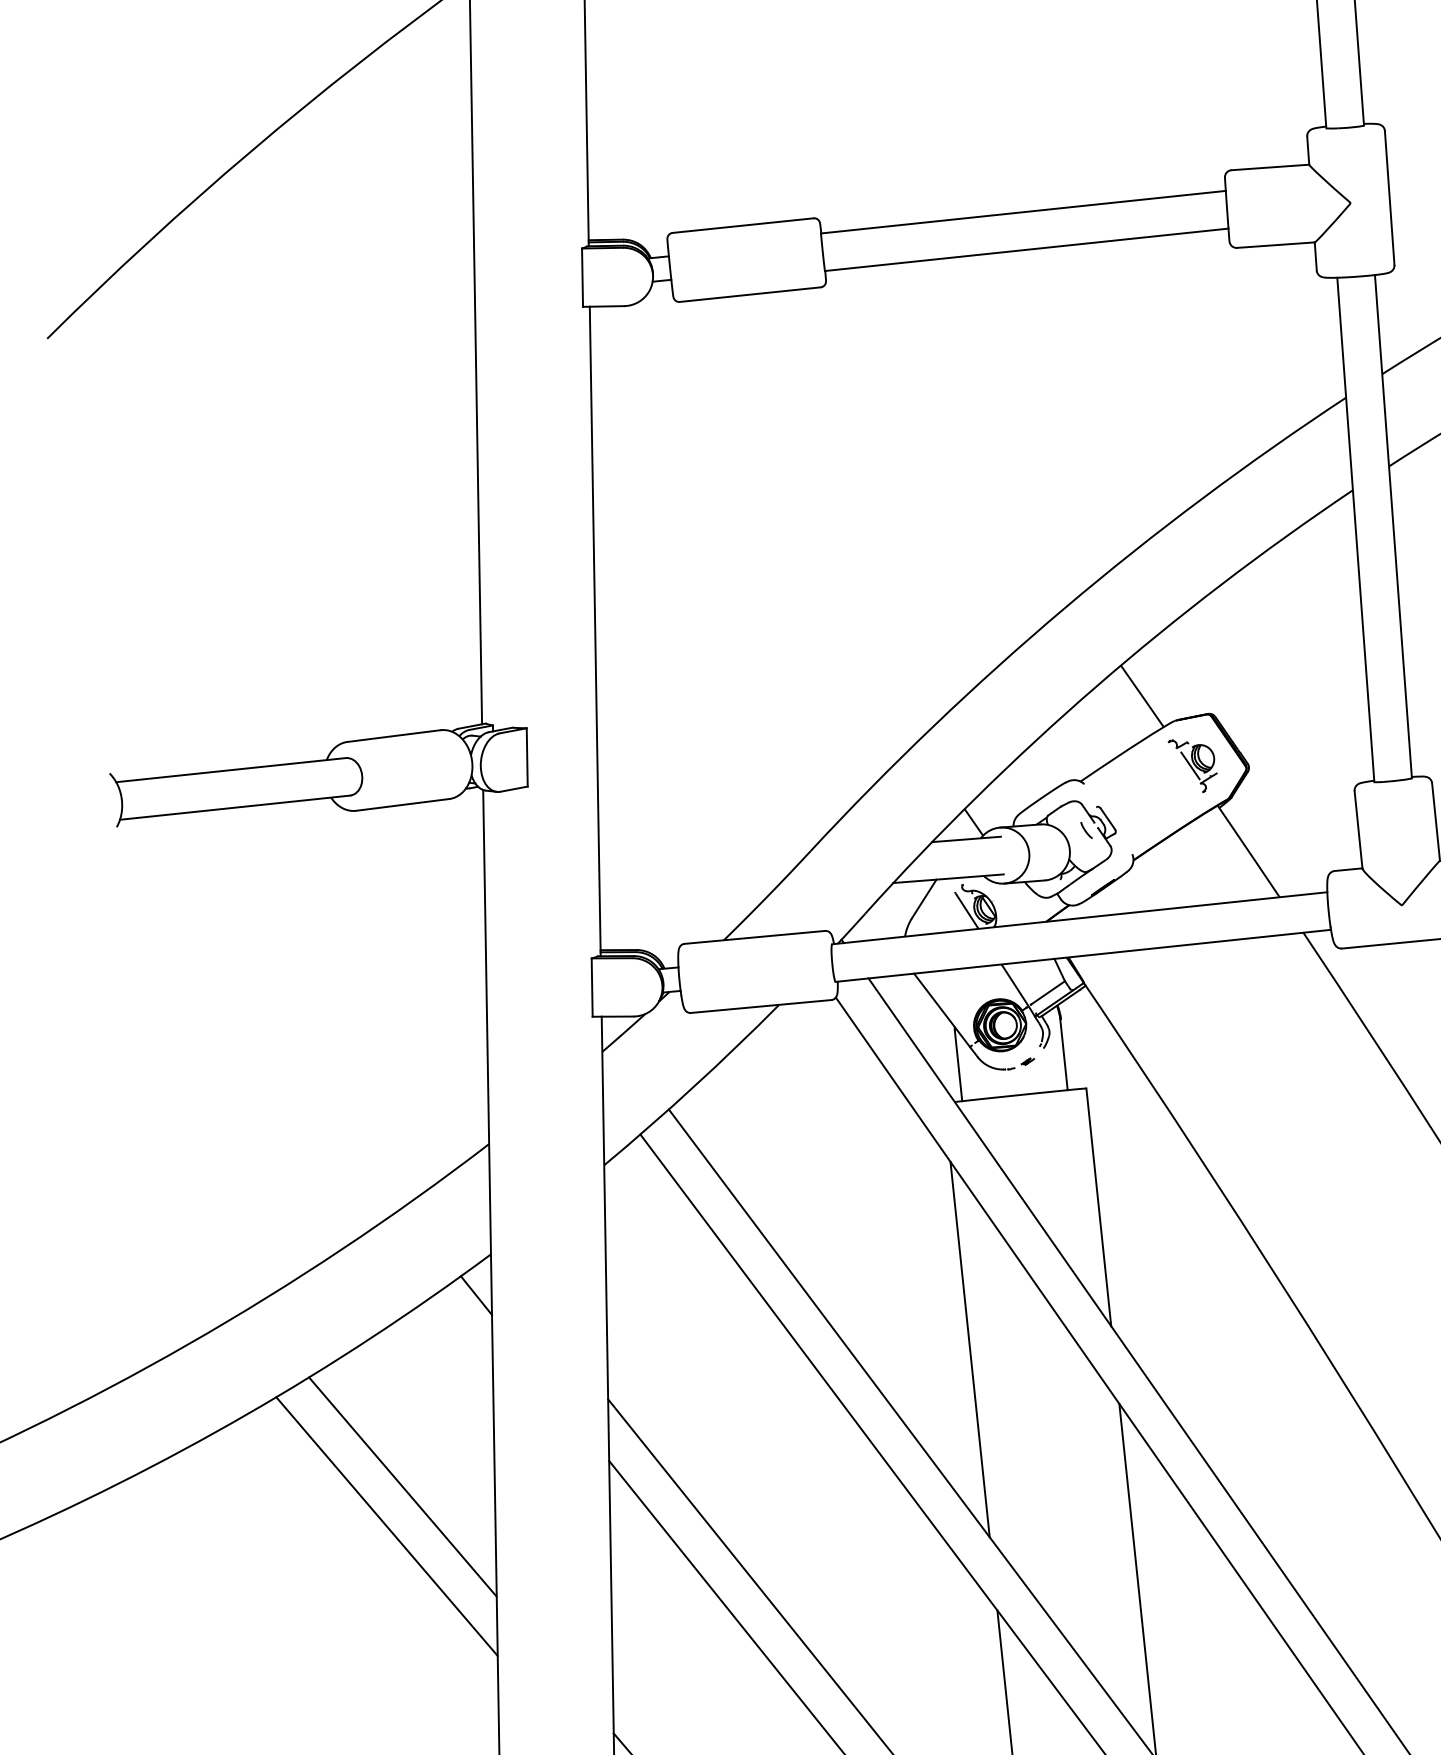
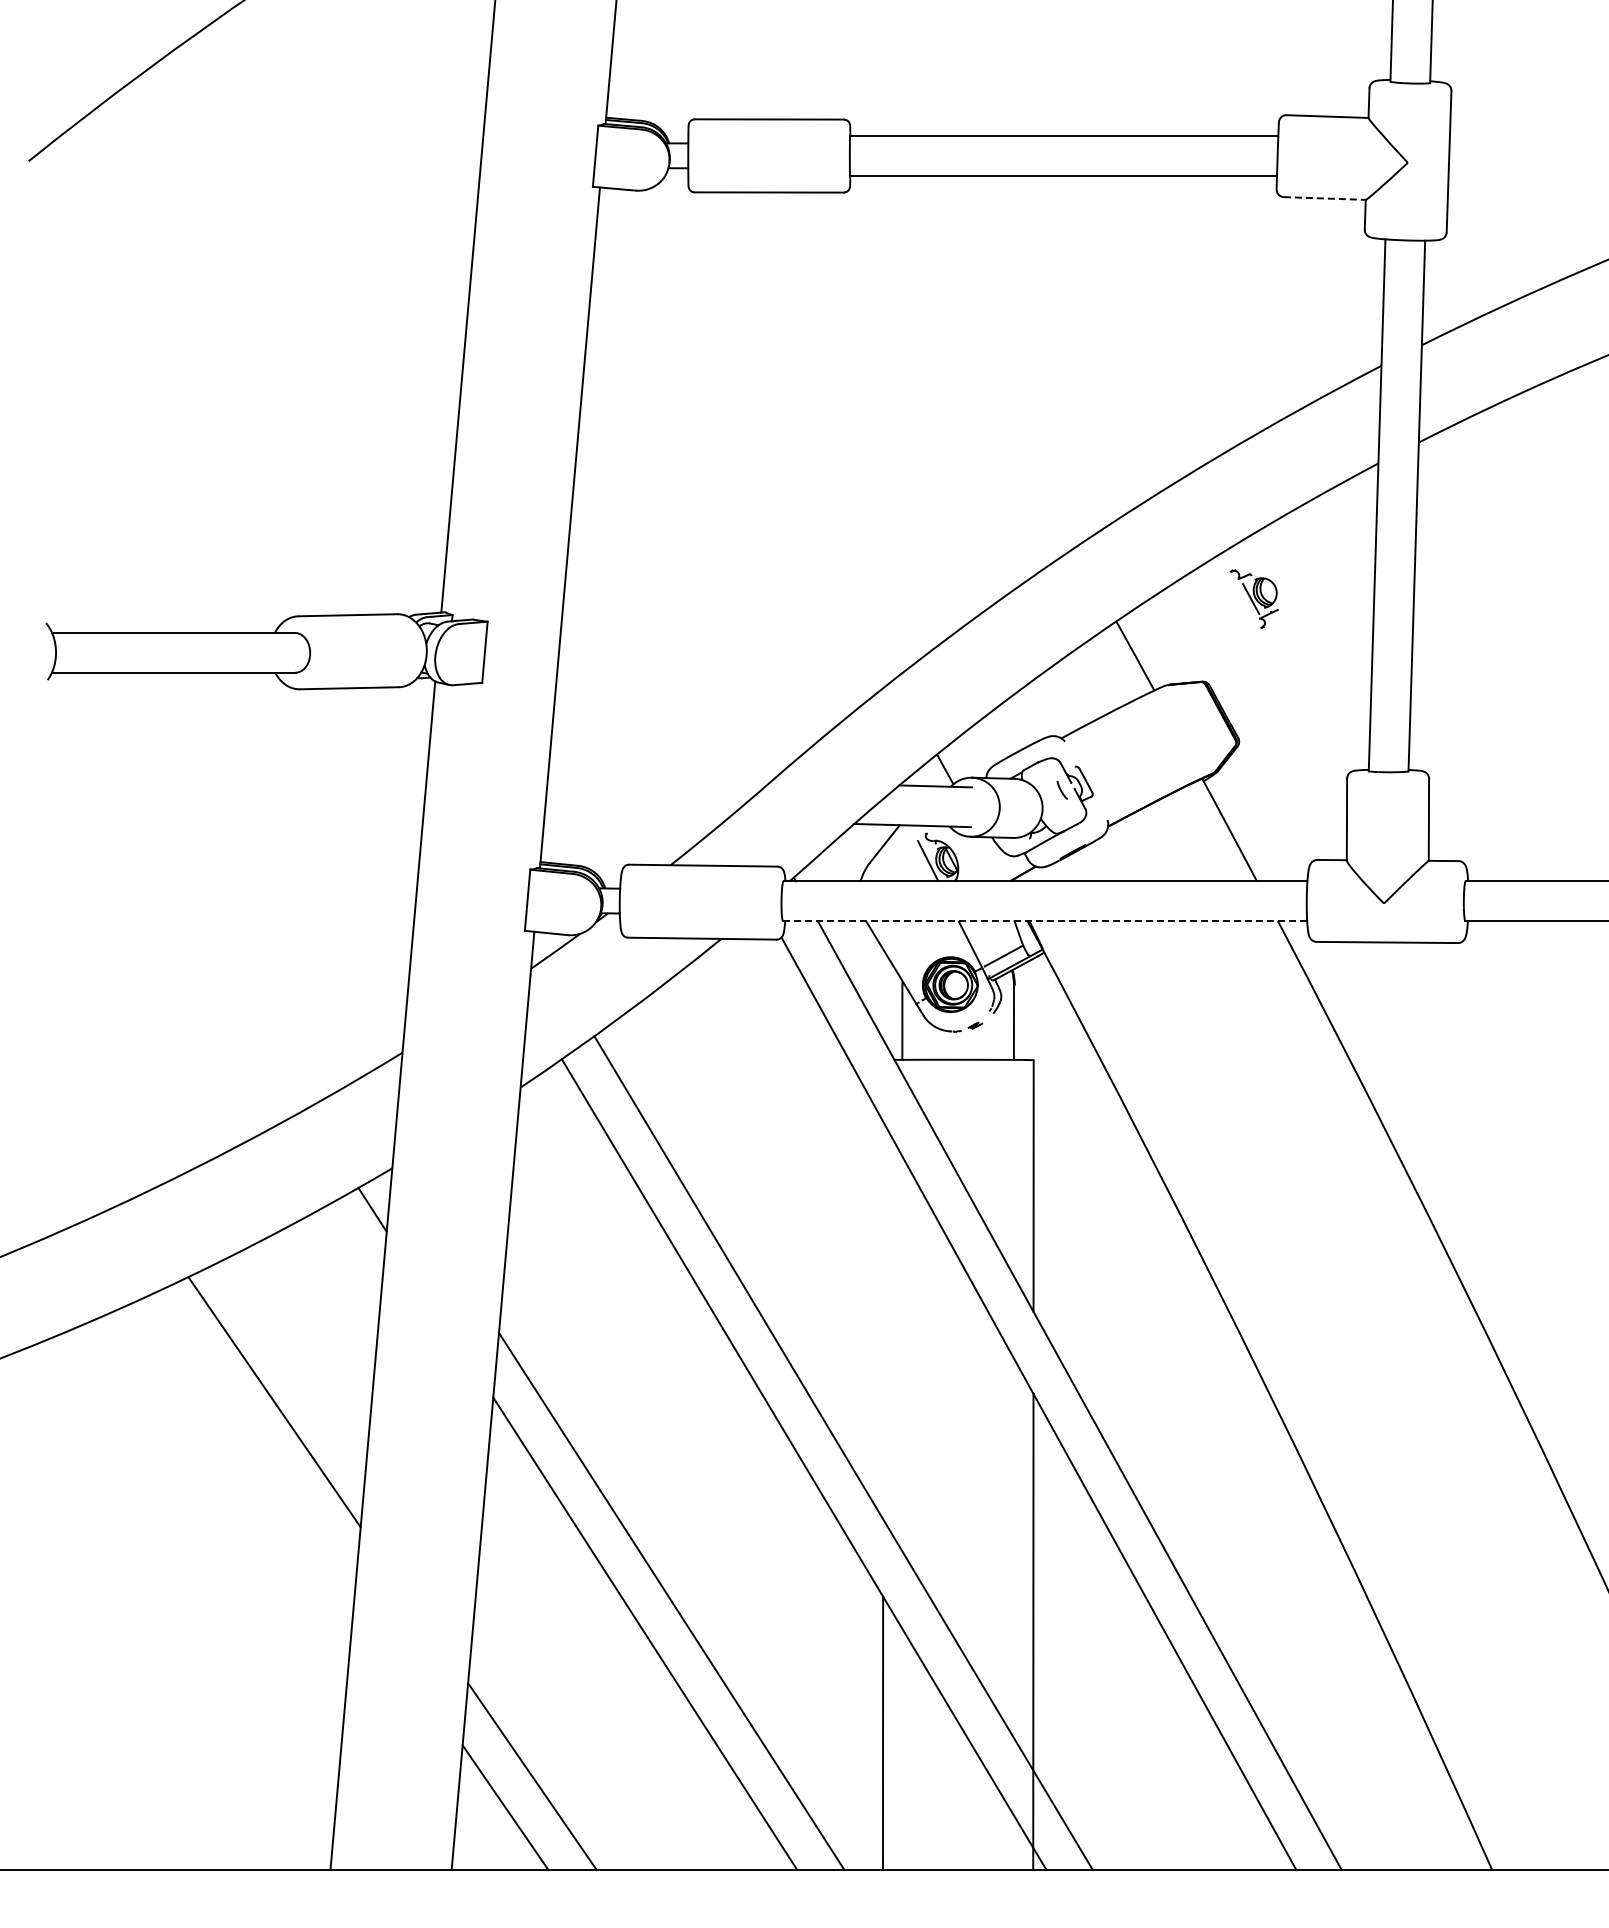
line: (1276, 245) -> (1325, 198), solid -> dashed
part: (1193, 765) -> (1254, 598), moved
line: (1083, 956) -> (1045, 921), solid -> dashed
line: (970, 1349) -> (883, 1320), removed
line: (386, 1526) -> (253, 1441), removed

